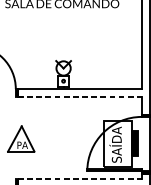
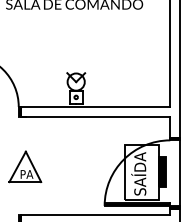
line: (80, 97) -> (96, 116), dashed -> solid
line: (80, 179) -> (96, 215), dashed -> solid

